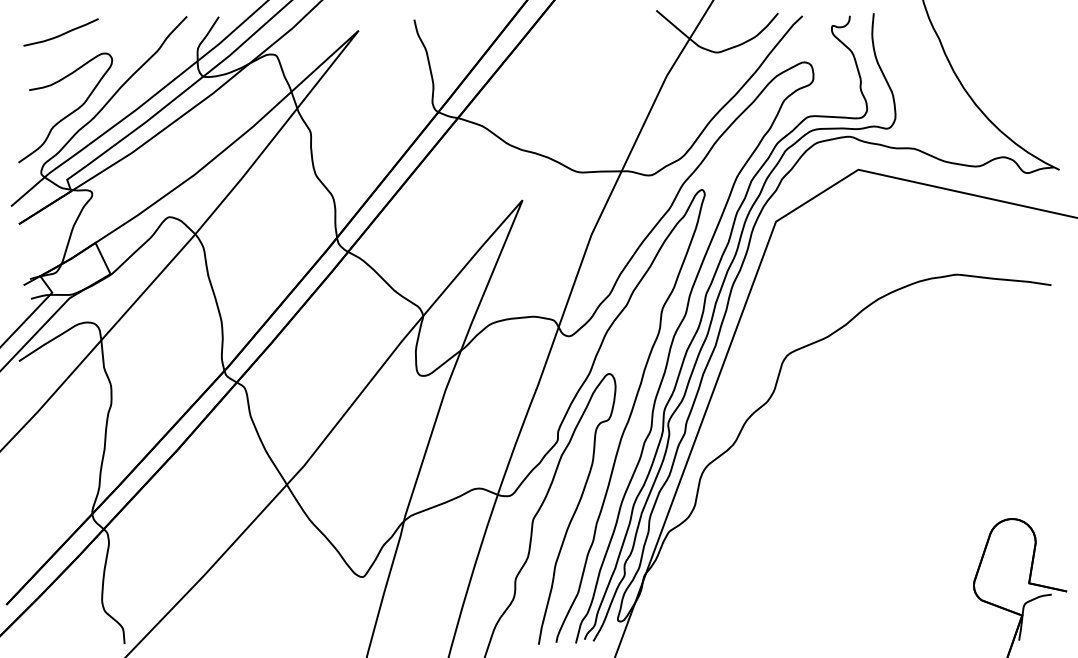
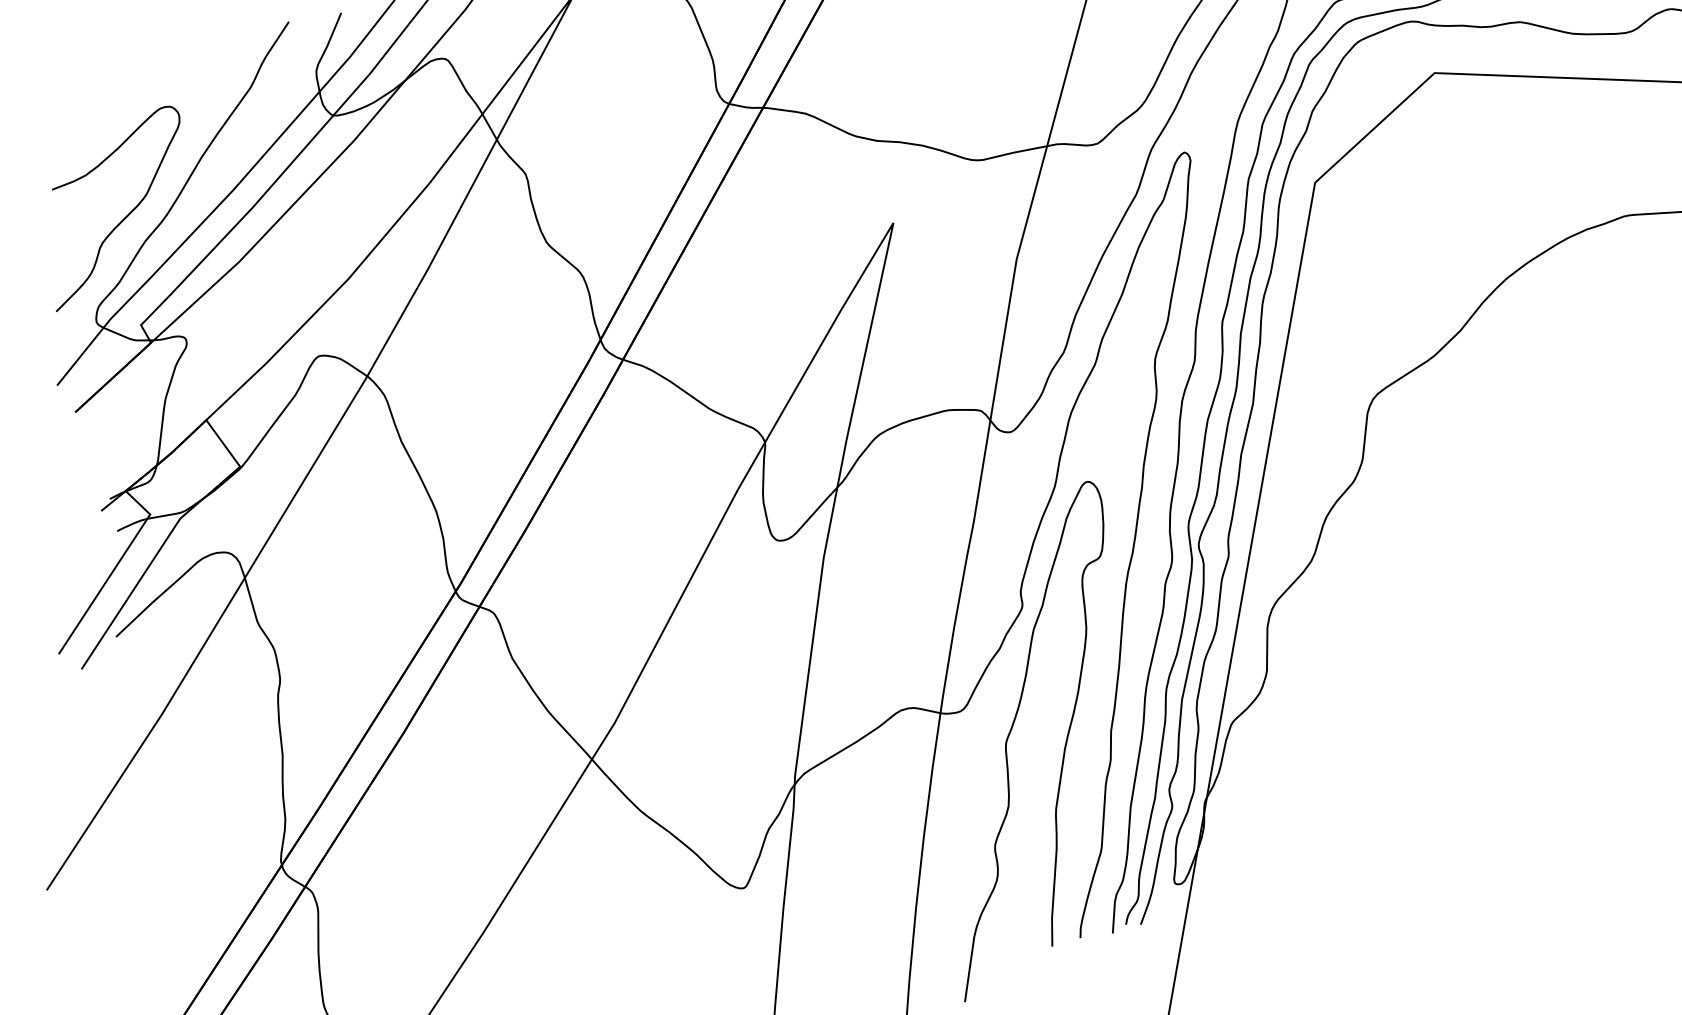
curve: (60, 34) -> (86, 89), removed

